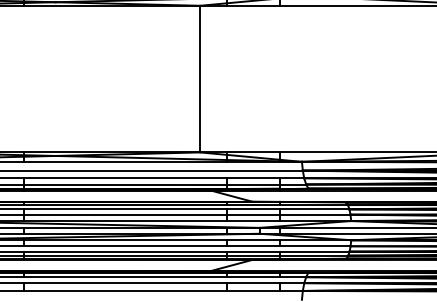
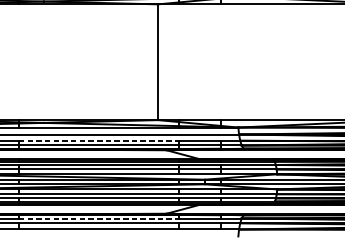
line: (125, 178) -> (99, 140), solid -> dashed
line: (125, 277) -> (99, 218), solid -> dashed

